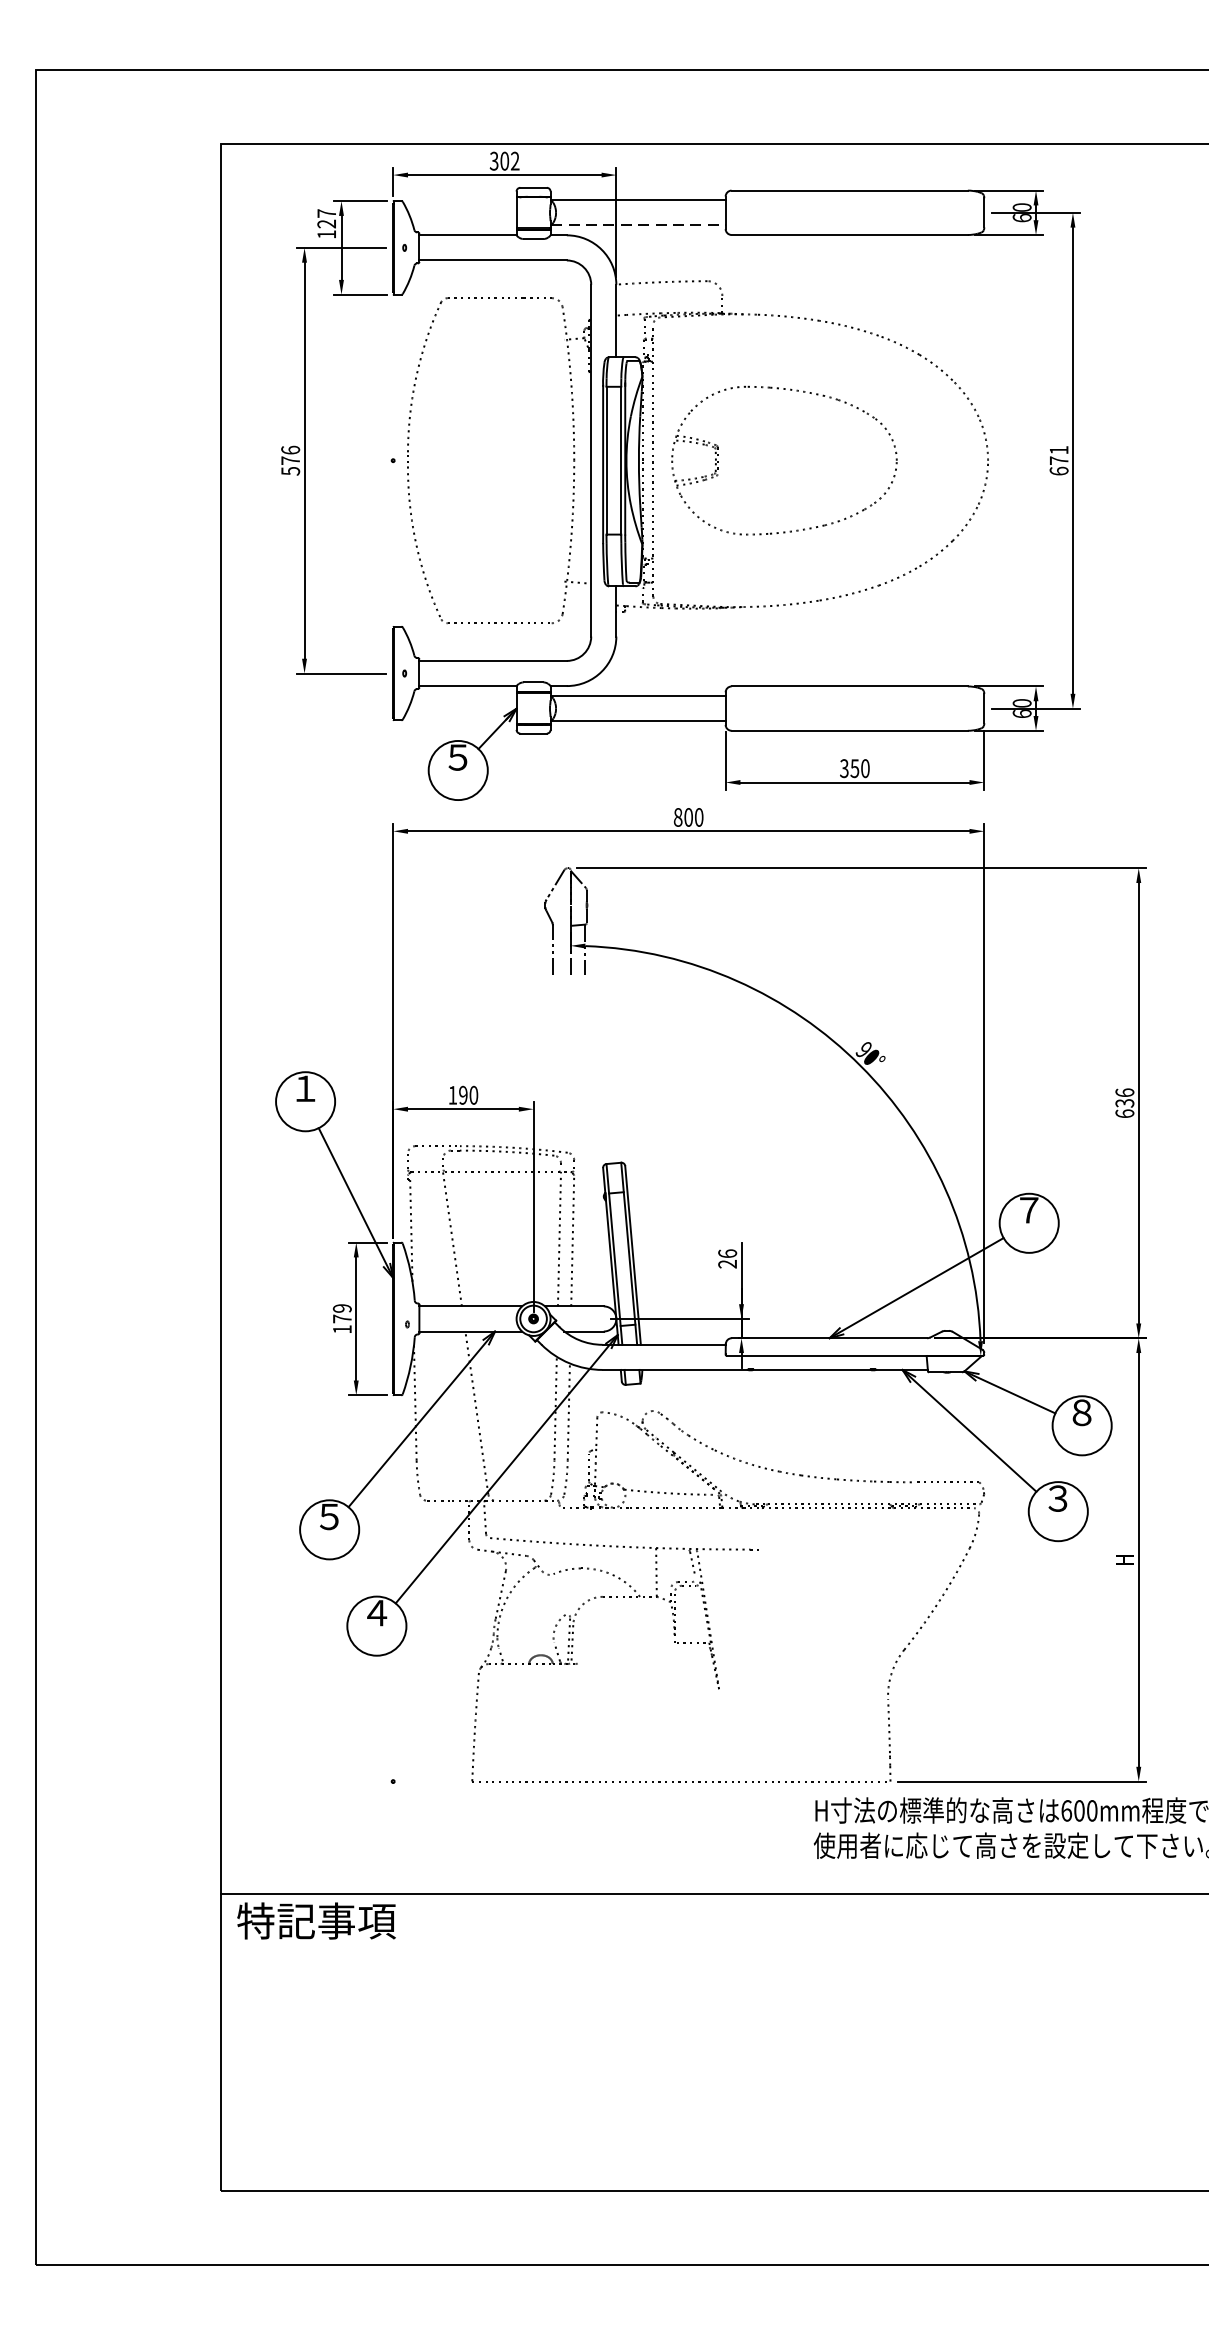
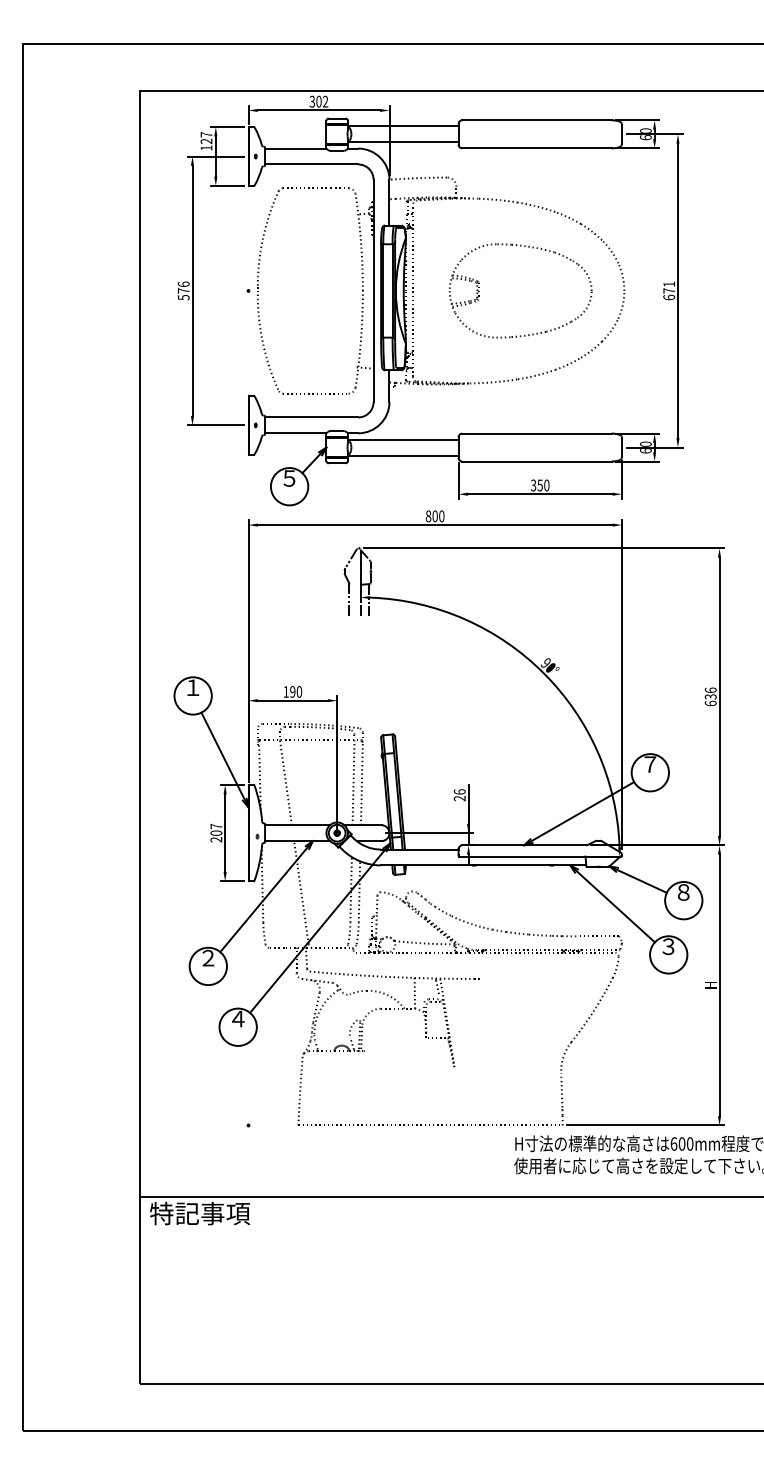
line: (638, 225) -> (403, 142), dashed -> solid
part: (719, 461) -> (479, 291), moved
text: (342, 1317) -> (216, 832), 179 -> 207
text: (329, 1515) -> (208, 957), ５ -> ２

